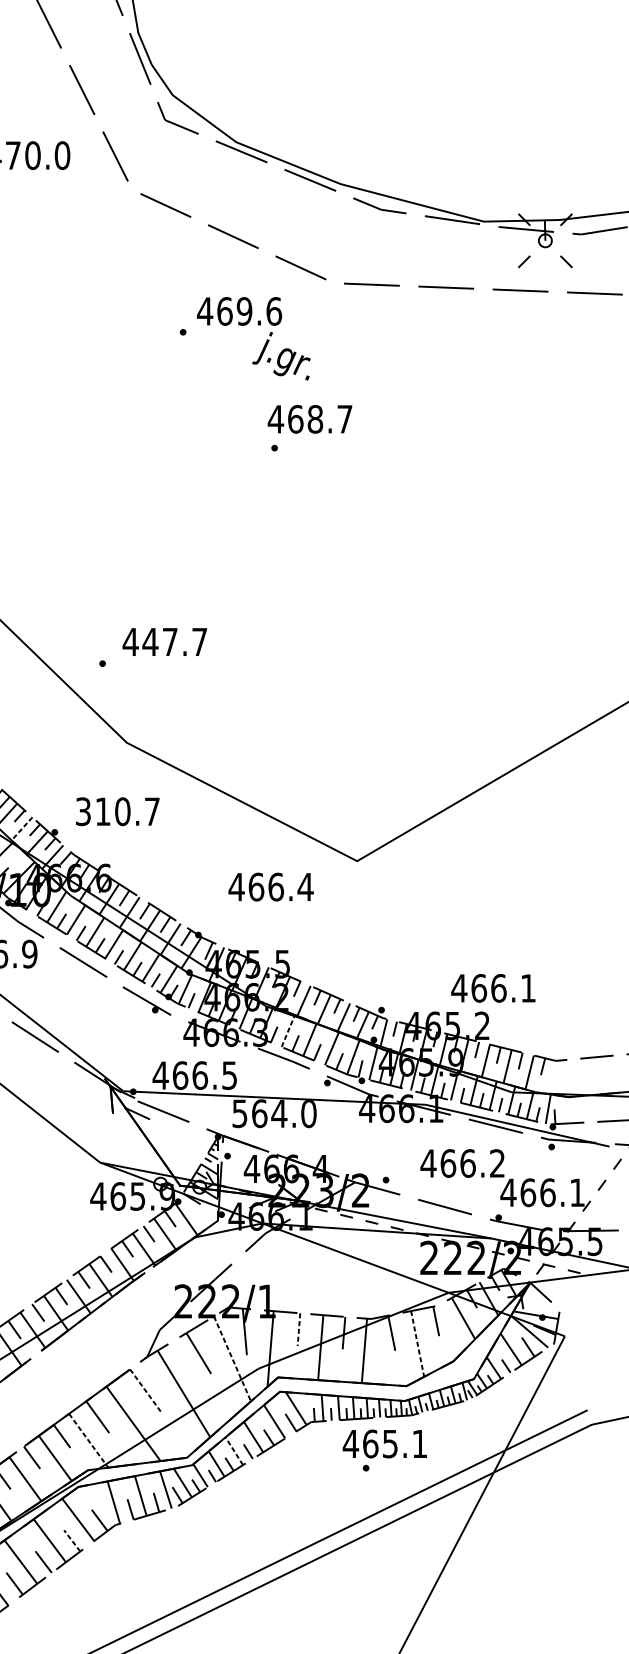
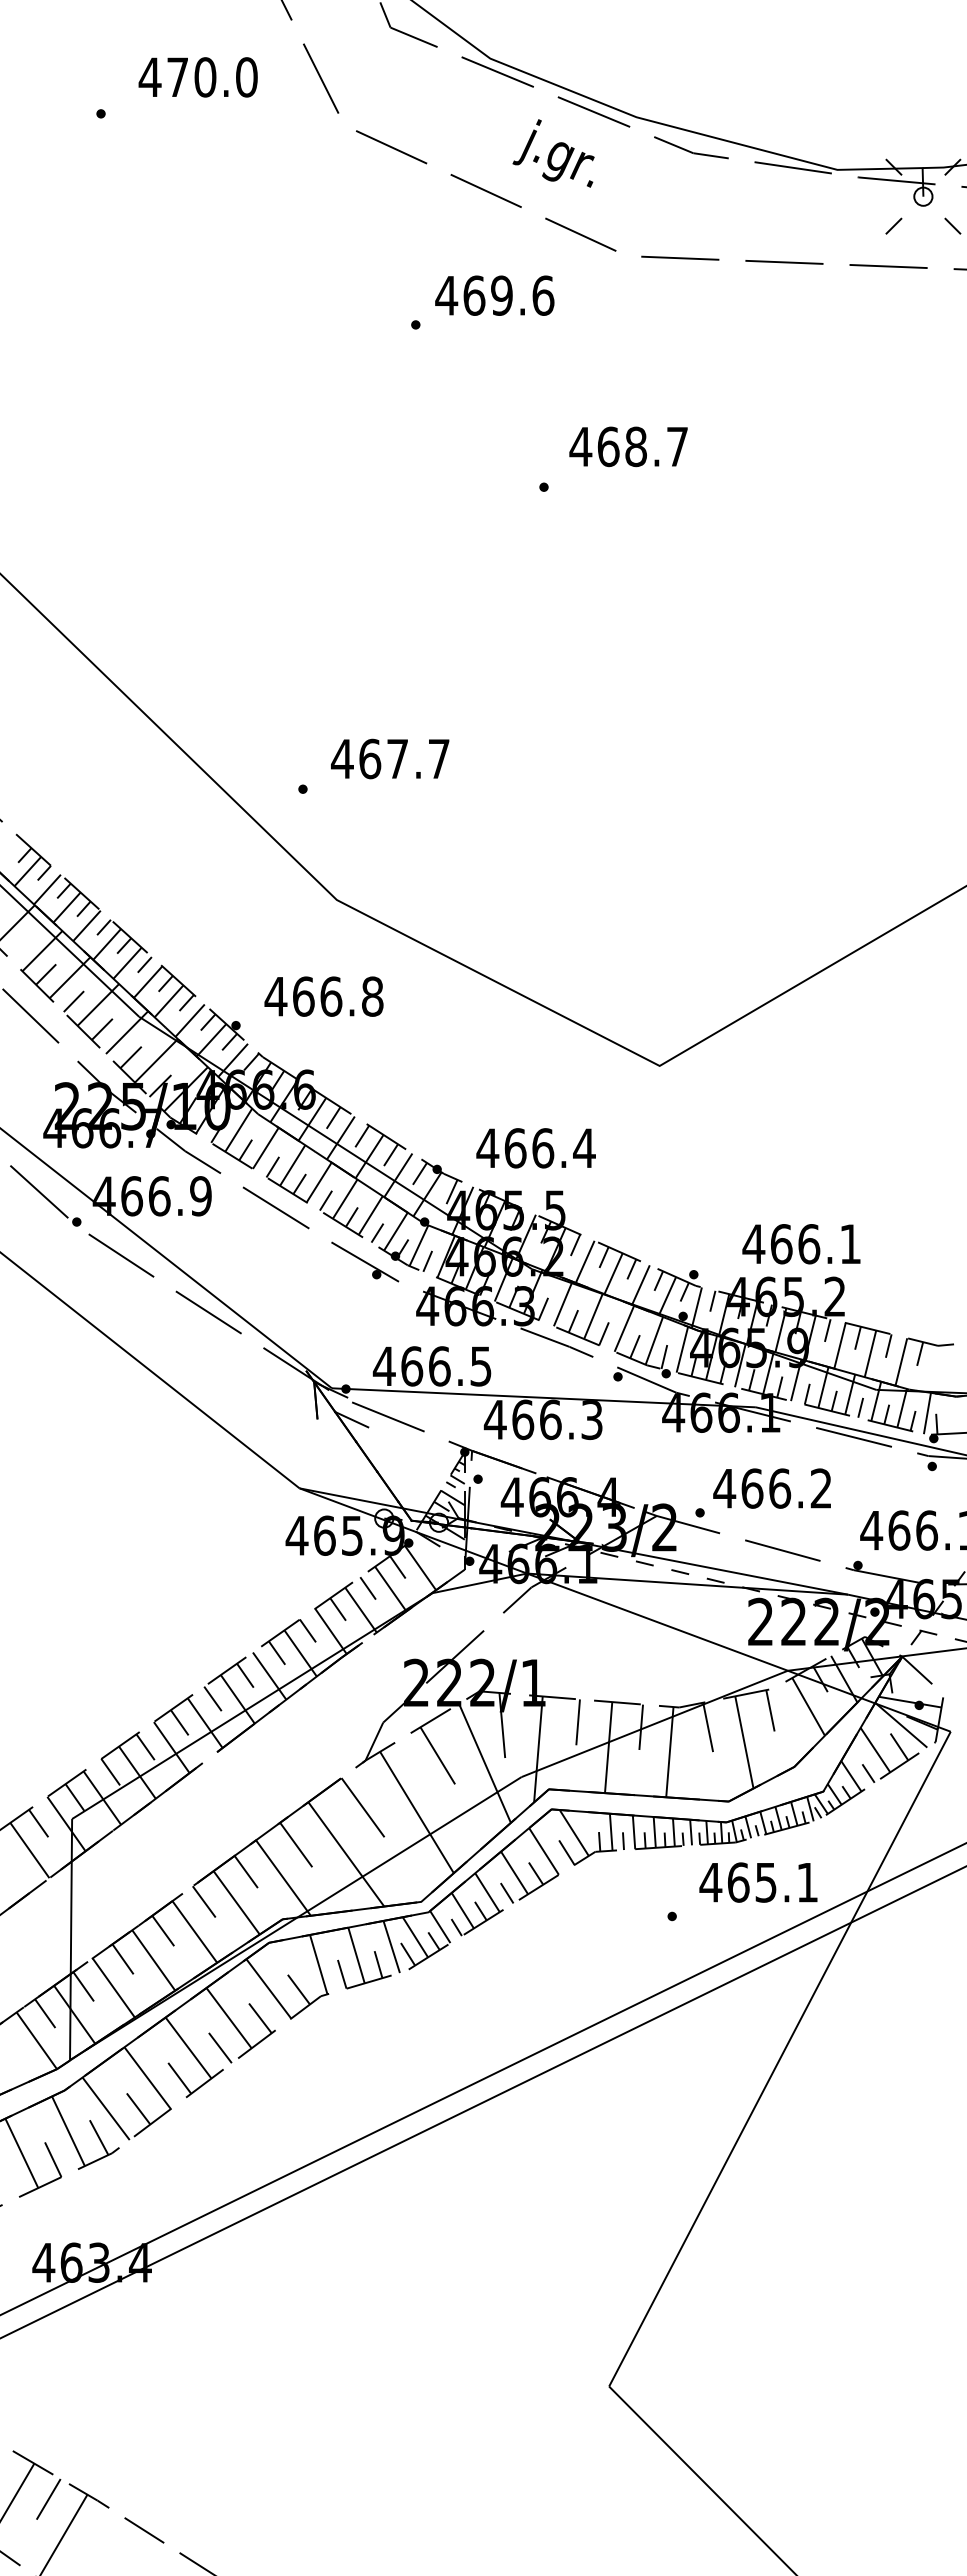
text: (281, 356) -> (553, 153), moved
text: (309, 419) -> (628, 446), moved
text: (150, 641) -> (369, 758), 447.7 -> 467.7
text: (117, 811) -> (323, 996), 310.7 -> 466.8
line: (22, 828) -> (190, 1020), dashed -> solid
text: (270, 887) -> (535, 1148), moved
text: (493, 988) -> (801, 1244), moved
line: (288, 1030) -> (563, 1303), dashed -> solid
text: (273, 1113) -> (542, 1419), 564.0 -> 466.3
text: (461, 1163) -> (771, 1488), moved
line: (299, 1329) -> (578, 1722), dashed -> solid
line: (417, 1344) -> (744, 1742), dashed -> solid
line: (232, 1359) -> (484, 1763), dashed -> solid
line: (145, 1390) -> (363, 1807), dashed -> solid
line: (88, 1441) -> (283, 1878), dashed -> solid
text: (384, 1443) -> (758, 1882), moved
line: (234, 1451) -> (487, 1892), dashed -> solid
line: (72, 1540) -> (260, 2018), dashed -> solid

